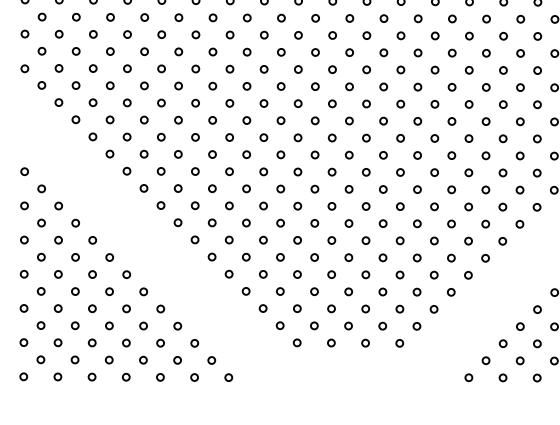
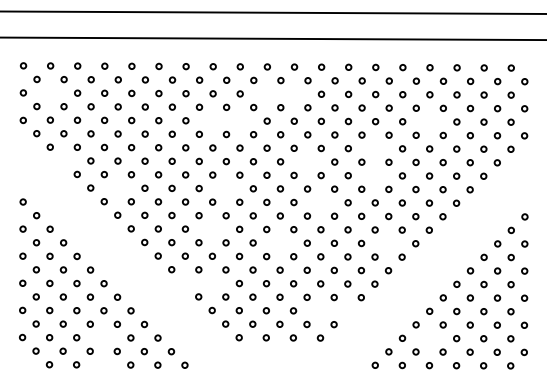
circle: (59, 33) -> (50, 92), removed
circle: (331, 34) -> (266, 93), removed
circle: (365, 34) -> (293, 93), removed
circle: (263, 68) -> (212, 120), removed
circle: (297, 68) -> (239, 120), removed
circle: (537, 70) -> (429, 121), removed
circle: (469, 104) -> (375, 148), removed
circle: (75, 119) -> (63, 160), removed
circle: (383, 120) -> (307, 161), removed
circle: (467, 138) -> (374, 175), removed
circle: (143, 153) -> (117, 187), removed
circle: (279, 154) -> (225, 188), removed
circle: (399, 172) -> (320, 202), removed
circle: (263, 205) -> (212, 228), removed
circle: (348, 222) -> (279, 242), removed
circle: (485, 224) -> (388, 243), removed
circle: (228, 273) -> (184, 282), removed
circle: (262, 273) -> (211, 282), removed
circle: (399, 308) -> (320, 310), removed
circle: (433, 308) -> (347, 310), removed
circle: (126, 342) -> (103, 337), removed
circle: (537, 343) -> (429, 338), removed
circle: (22, 376) -> (21, 364), removed
circle: (126, 376) -> (103, 364), removed

